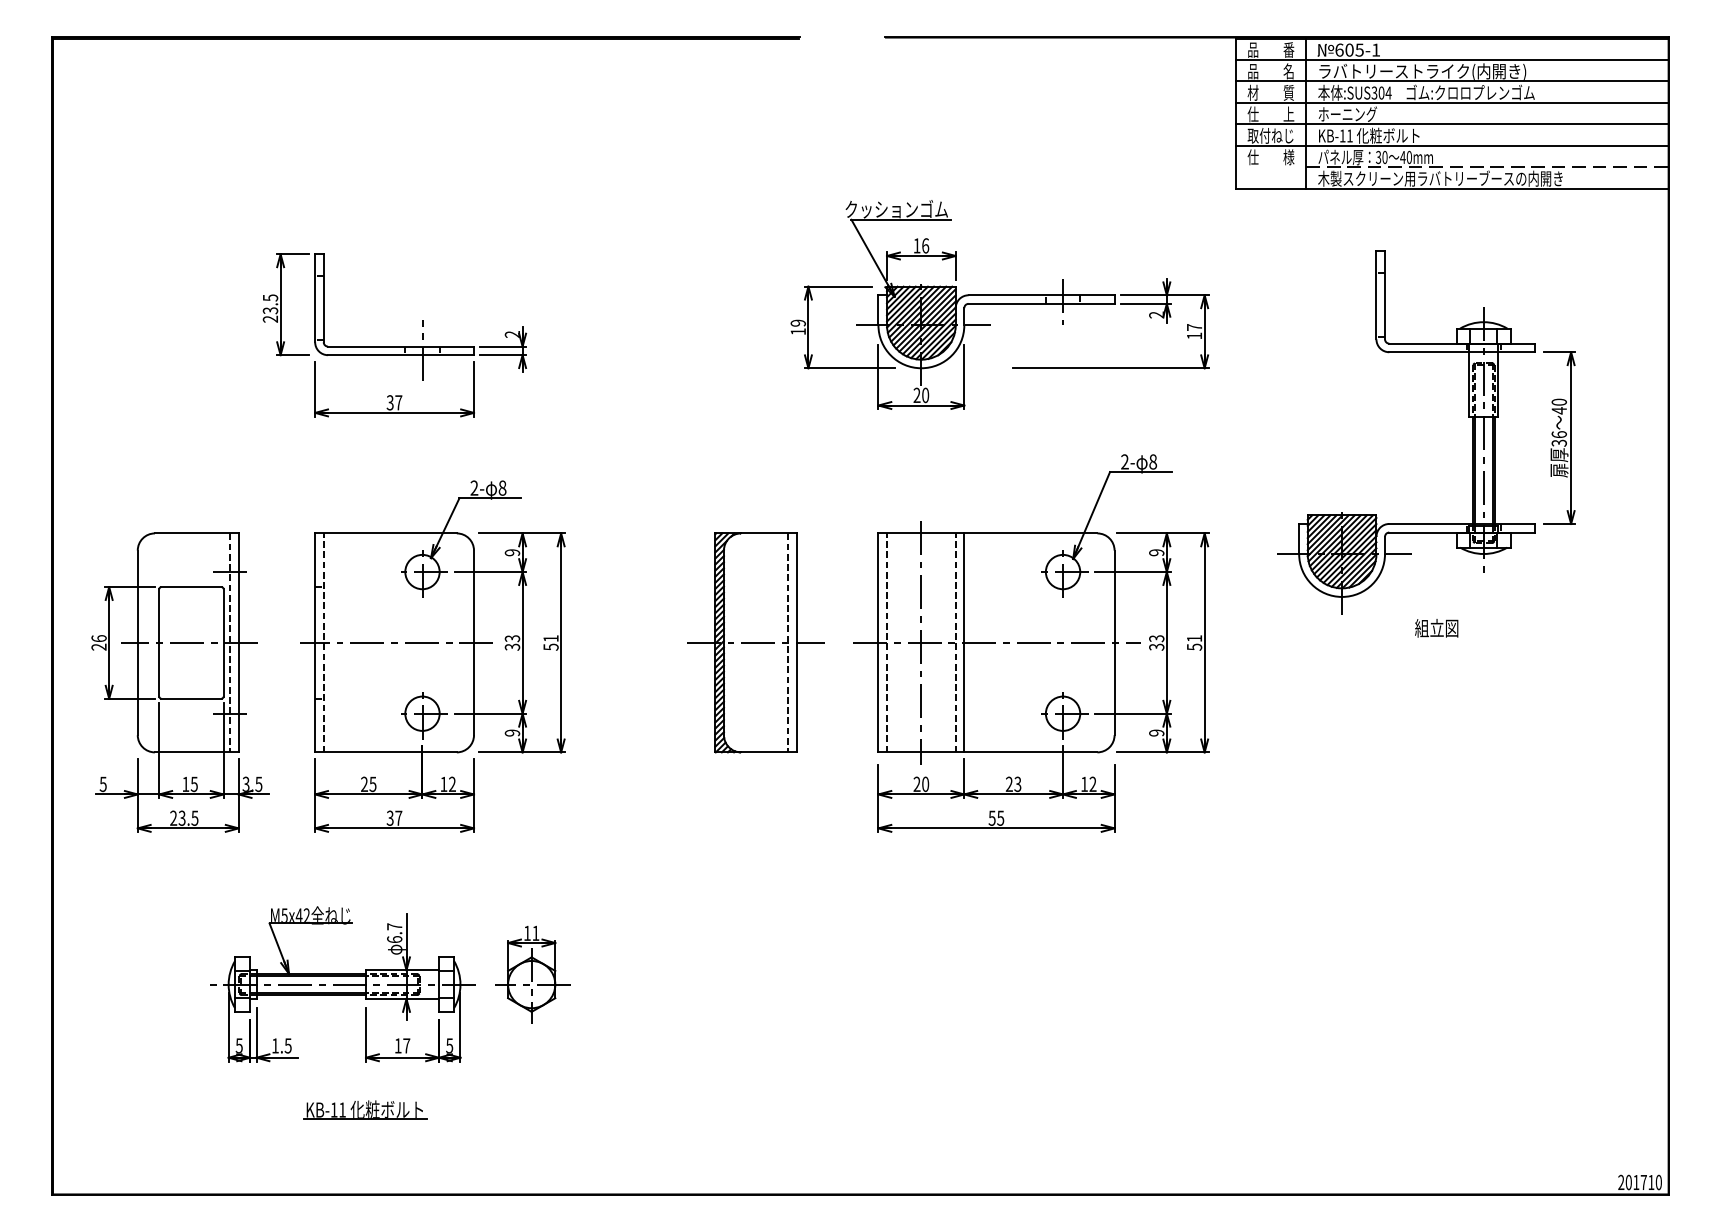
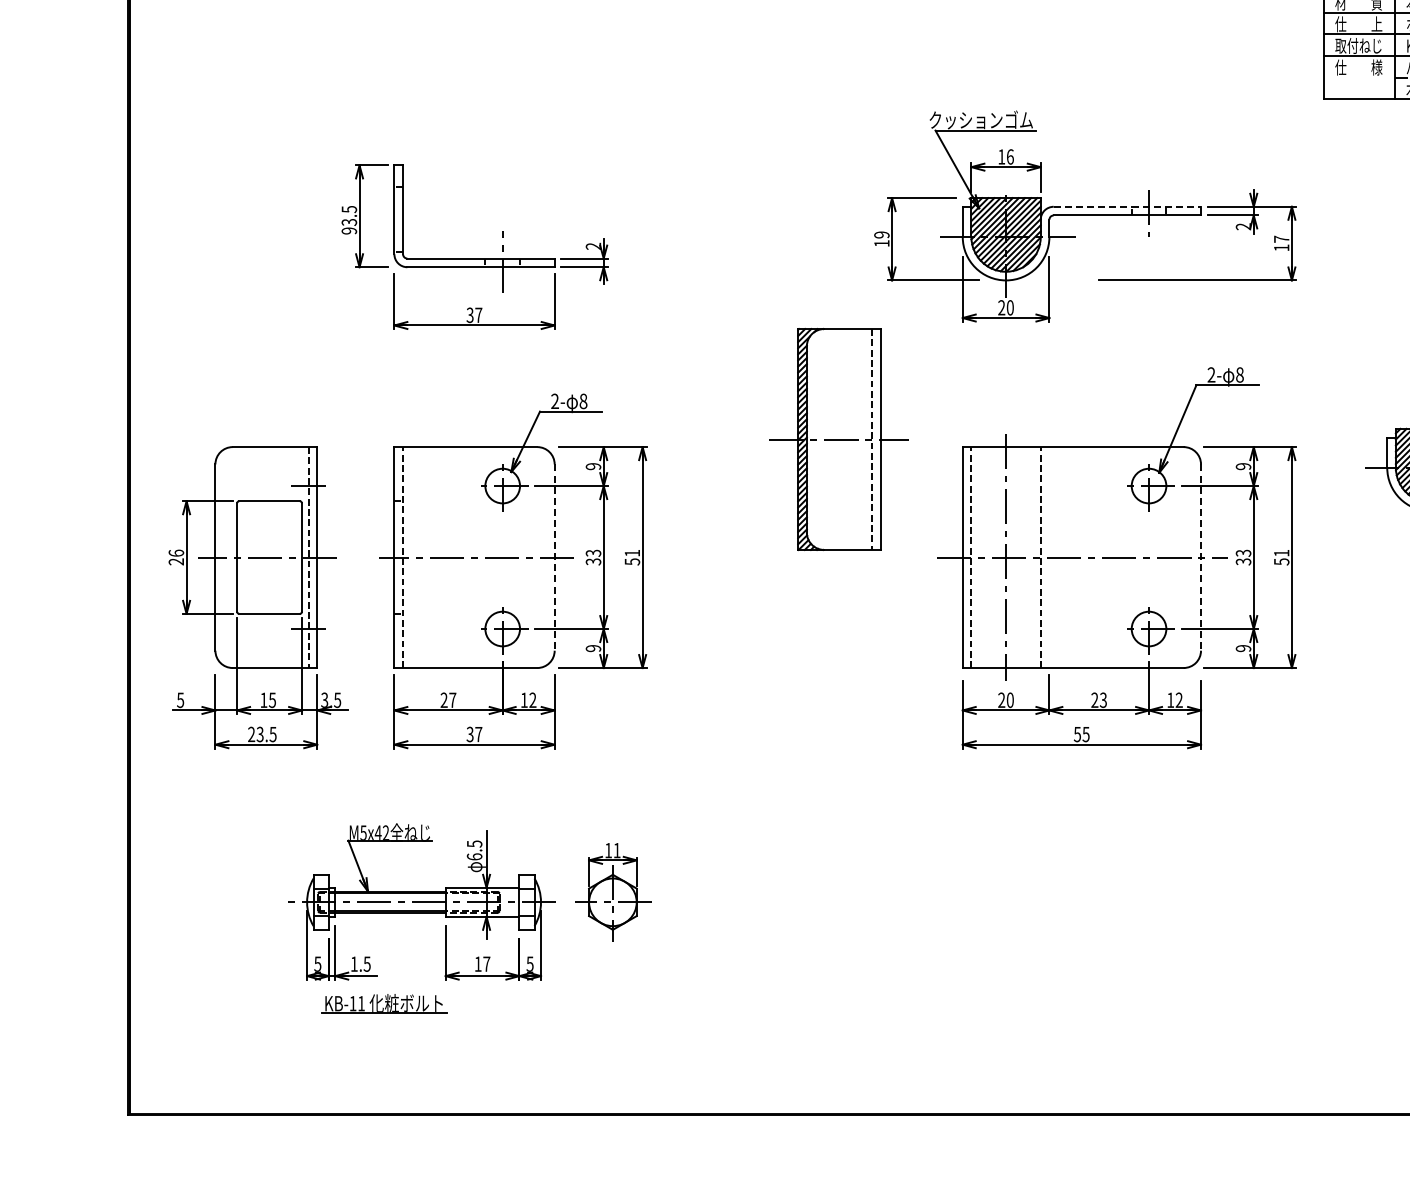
line: (1041, 295) -> (1127, 207), solid -> dashed
text: (270, 318) -> (349, 230), 23.5 -> 93.5
part: (755, 642) -> (838, 439), moved
line: (964, 642) -> (1049, 557), removed
line: (474, 643) -> (555, 558), solid -> dashed
line: (1114, 643) -> (1200, 558), solid -> dashed
text: (372, 784) -> (452, 700), 25 -> 27
text: (394, 926) -> (474, 843), 6.7 -> 6.5
part: (365, 1109) -> (384, 1003), moved

